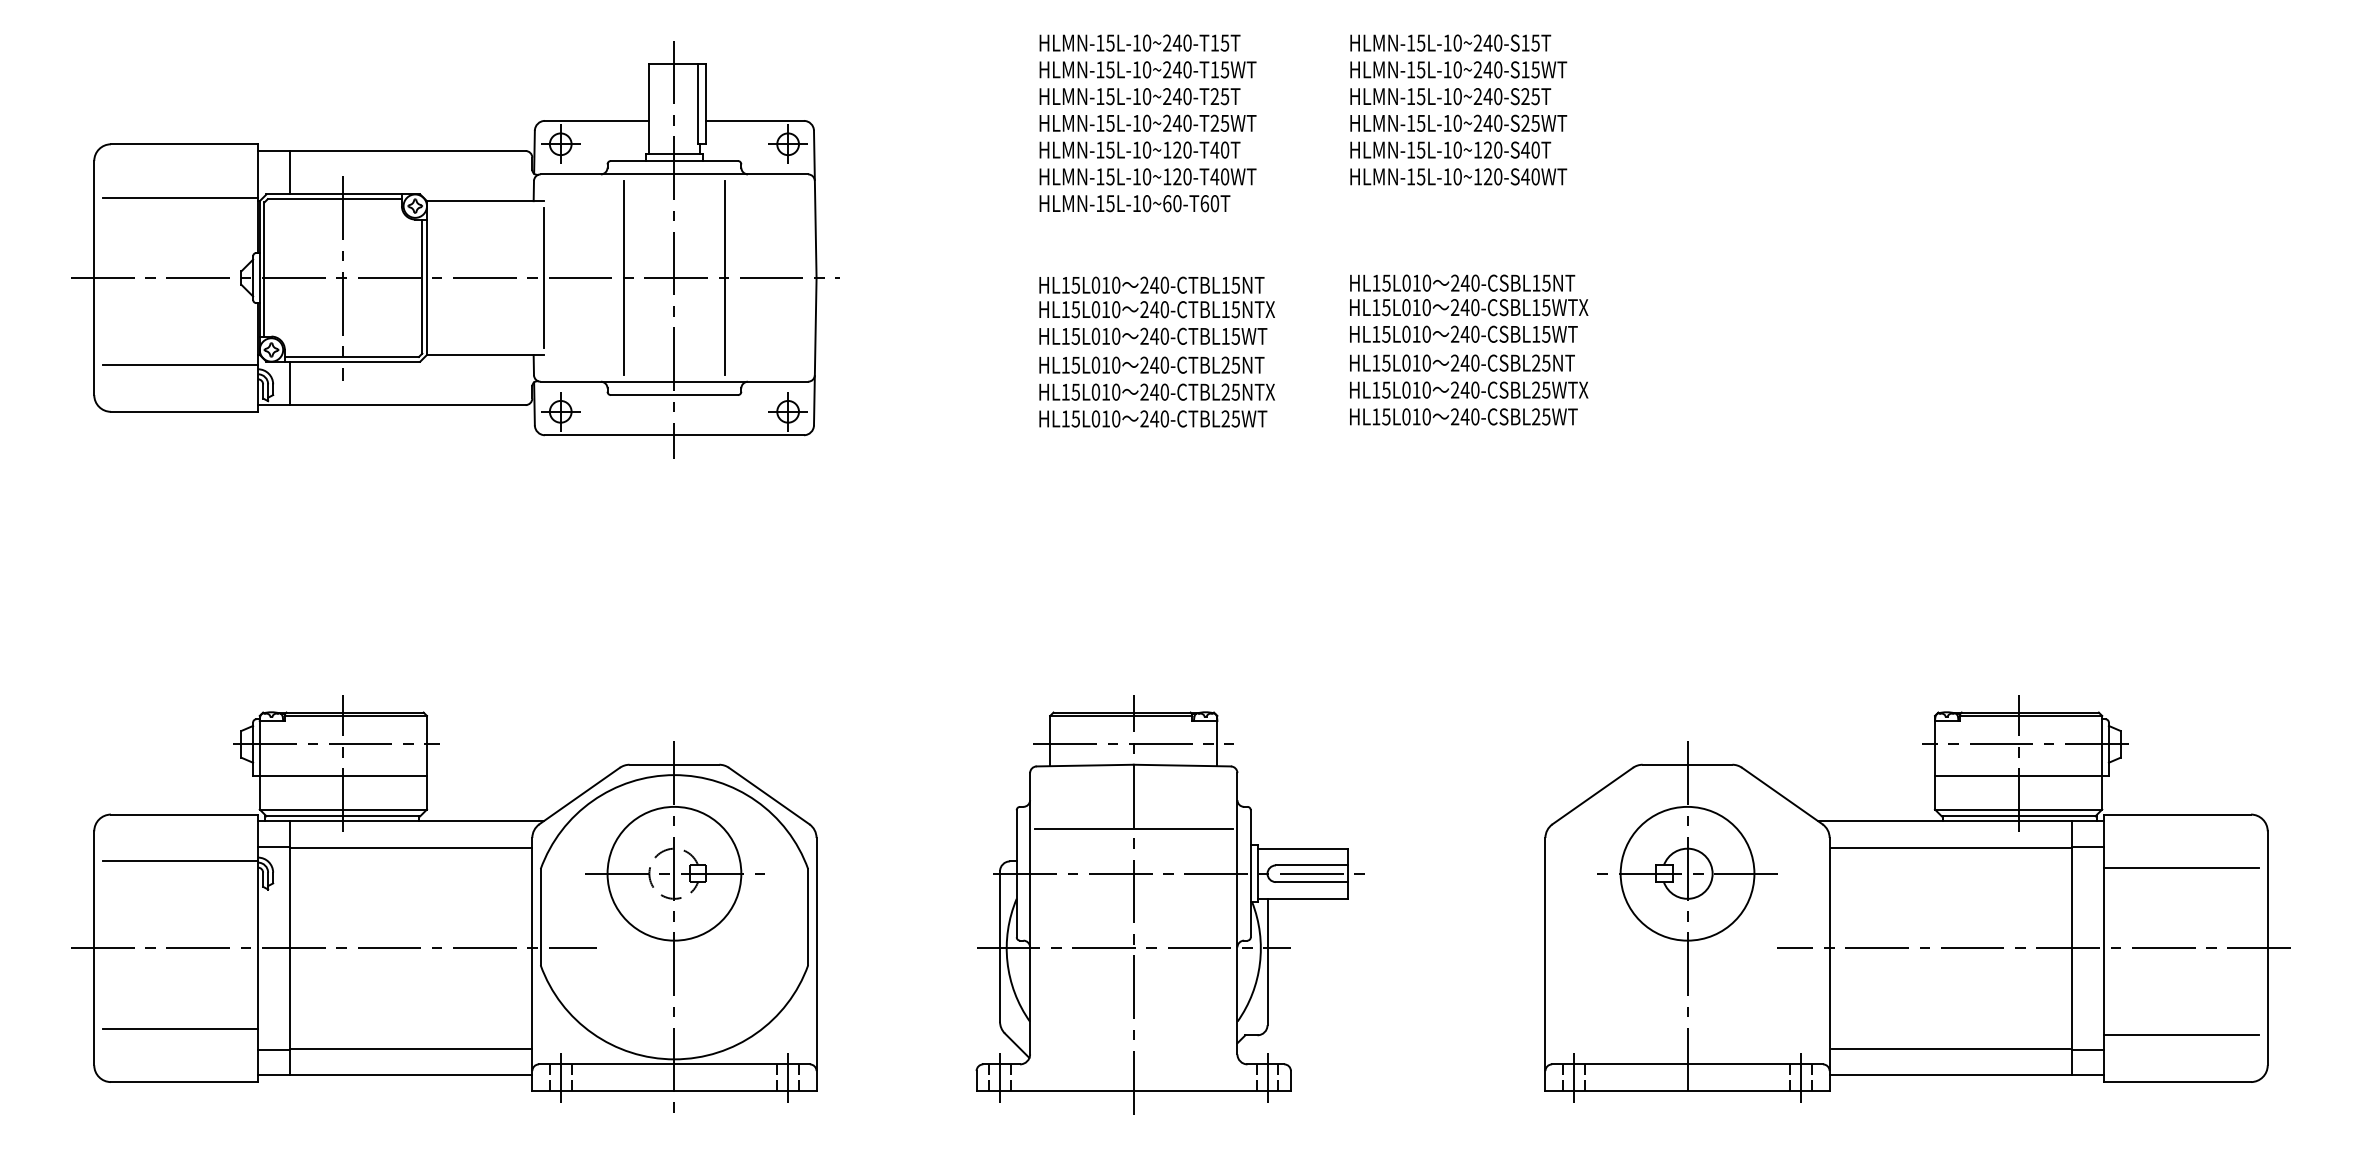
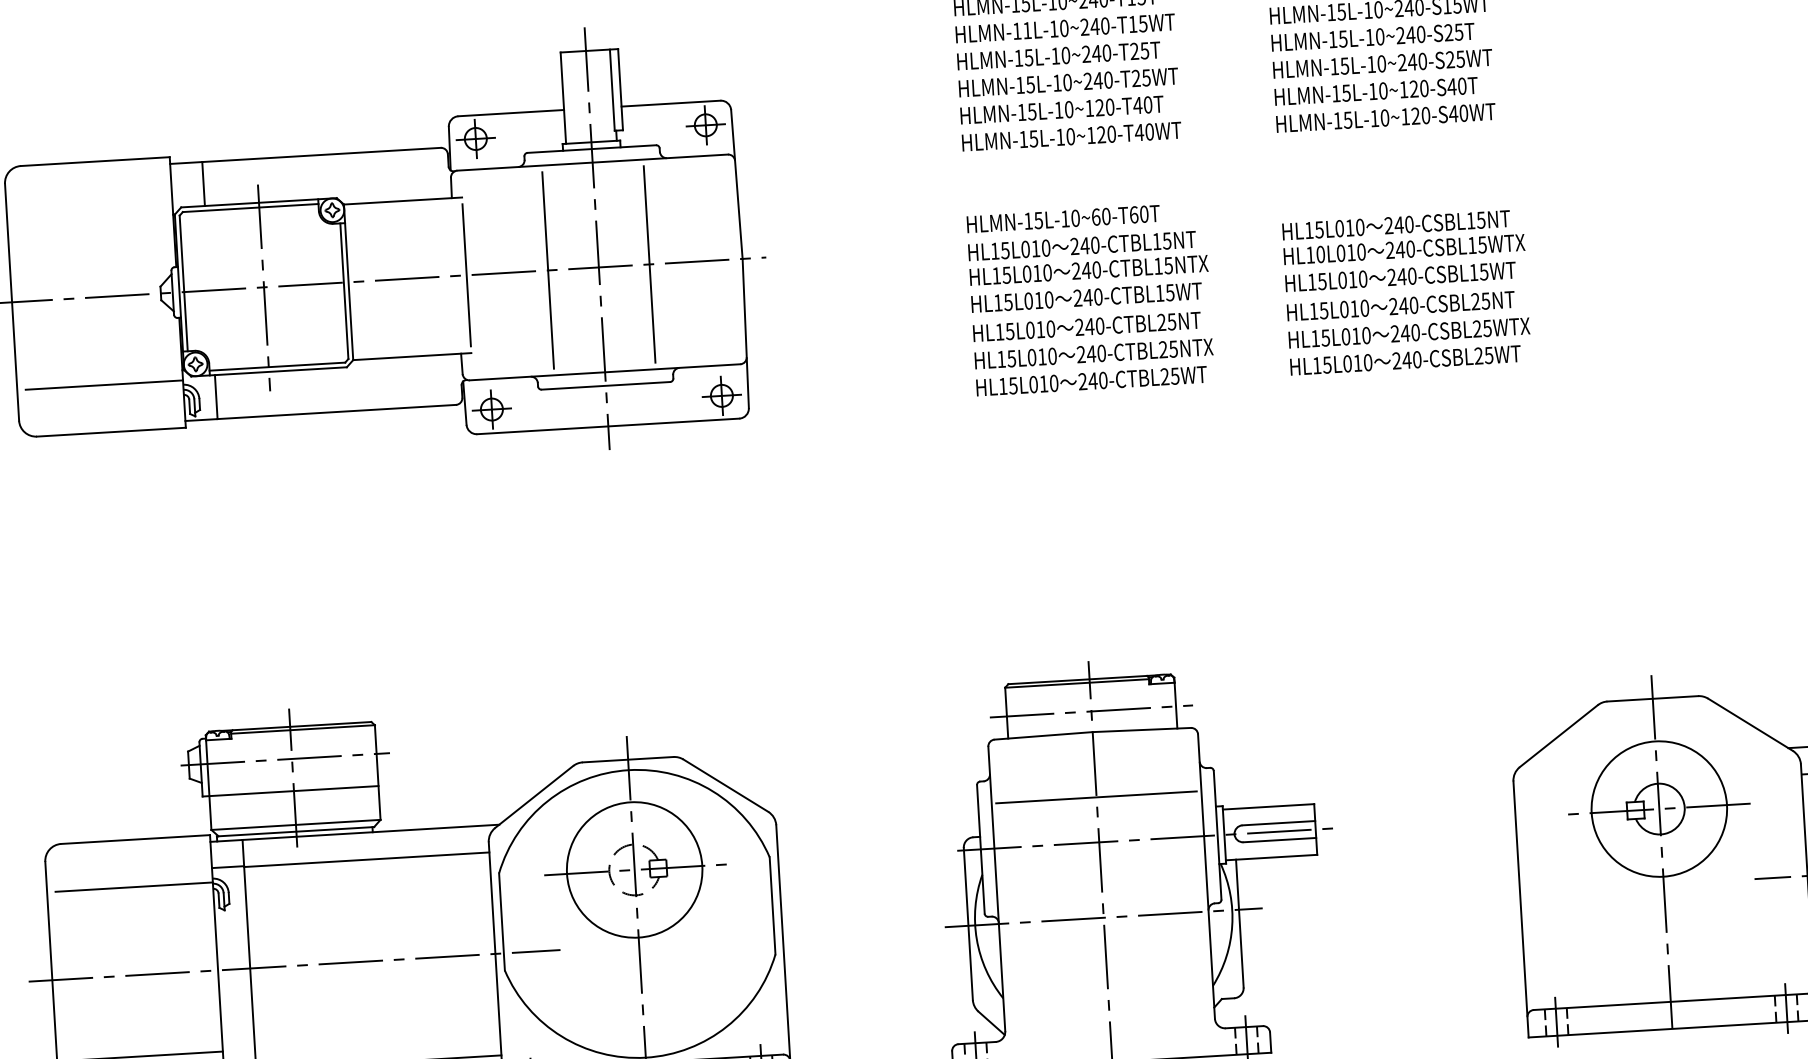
text: (1110, 69) -> (1027, 30), HLMN-15L-10~240-T15WT -> HLMN-11L-10~240-T15WT
line: (180, 197) -> (94, 215), removed
text: (1134, 203) -> (1062, 219), moved
text: (1386, 307) -> (1320, 254), HL15L010 -> HL10L010

